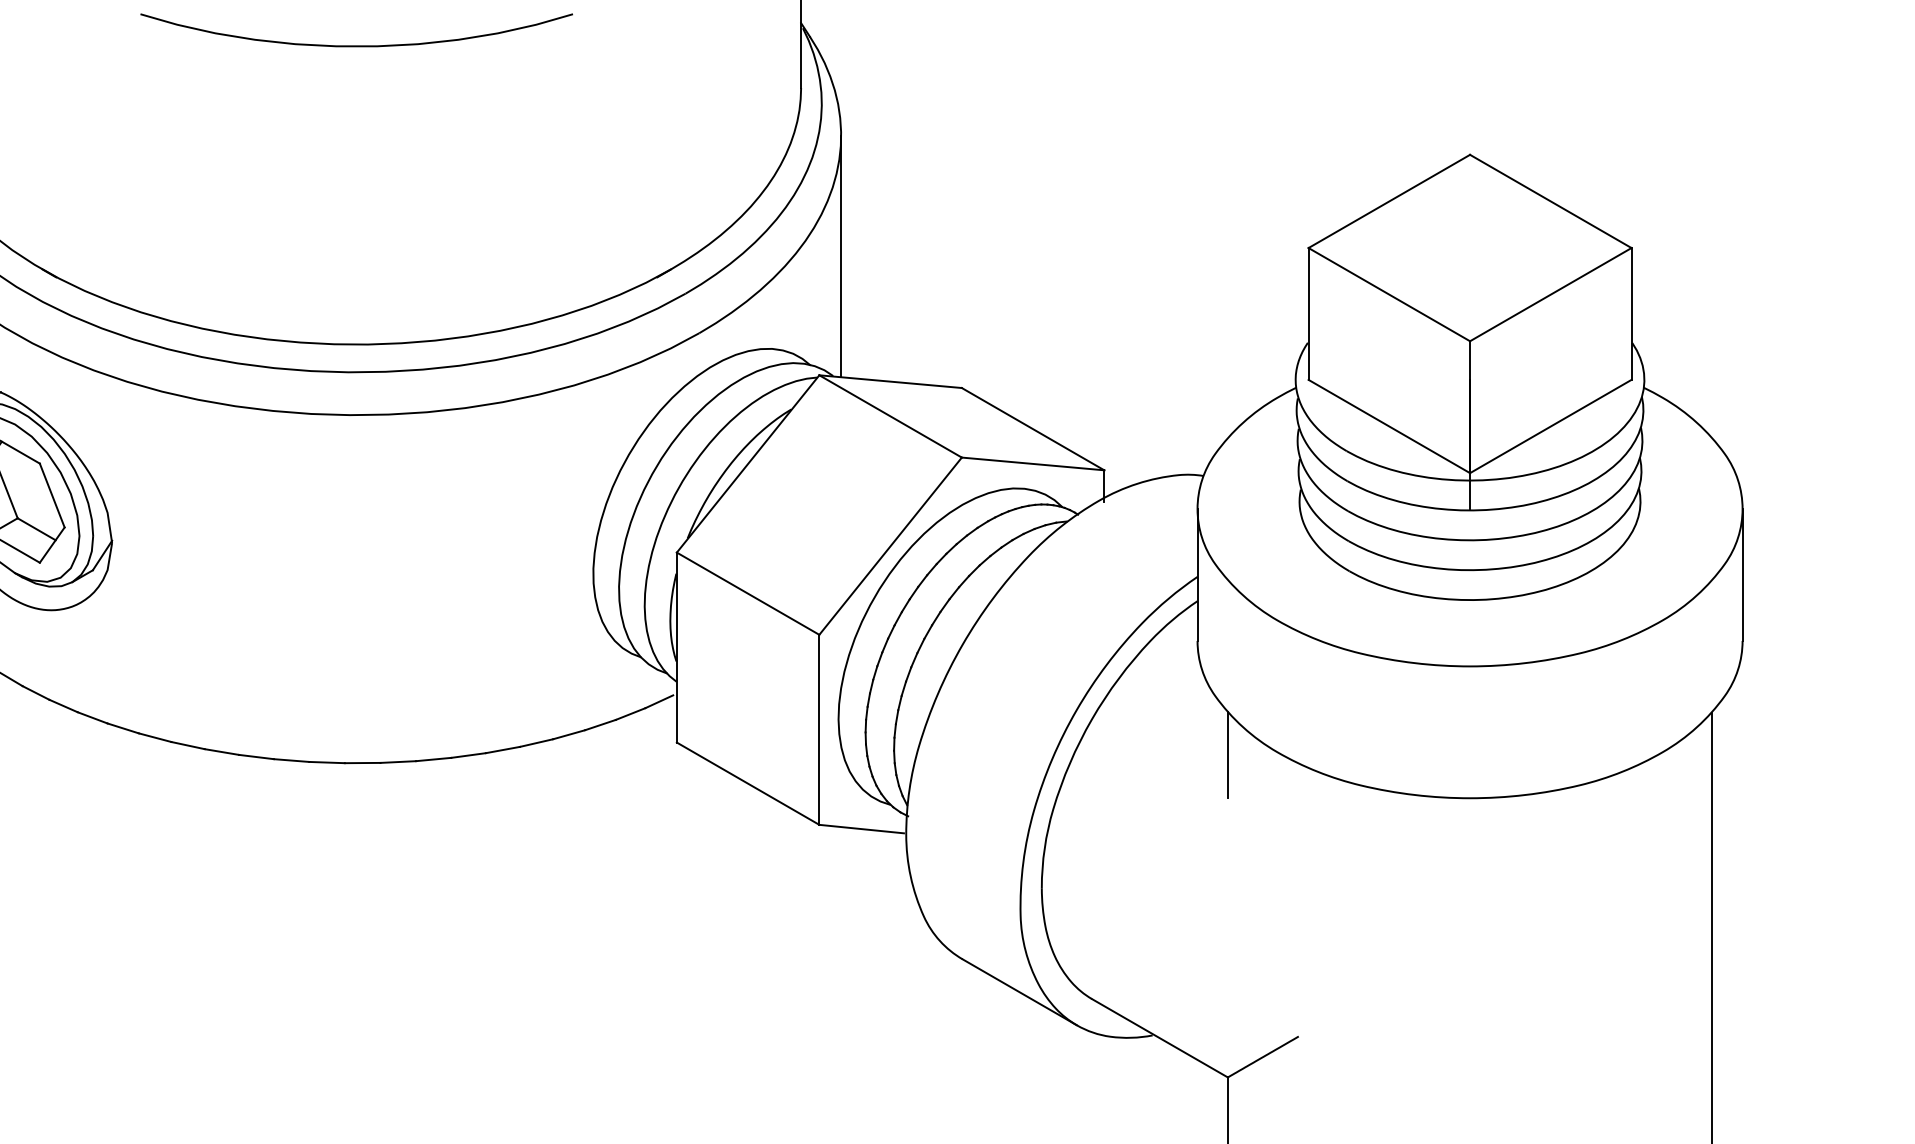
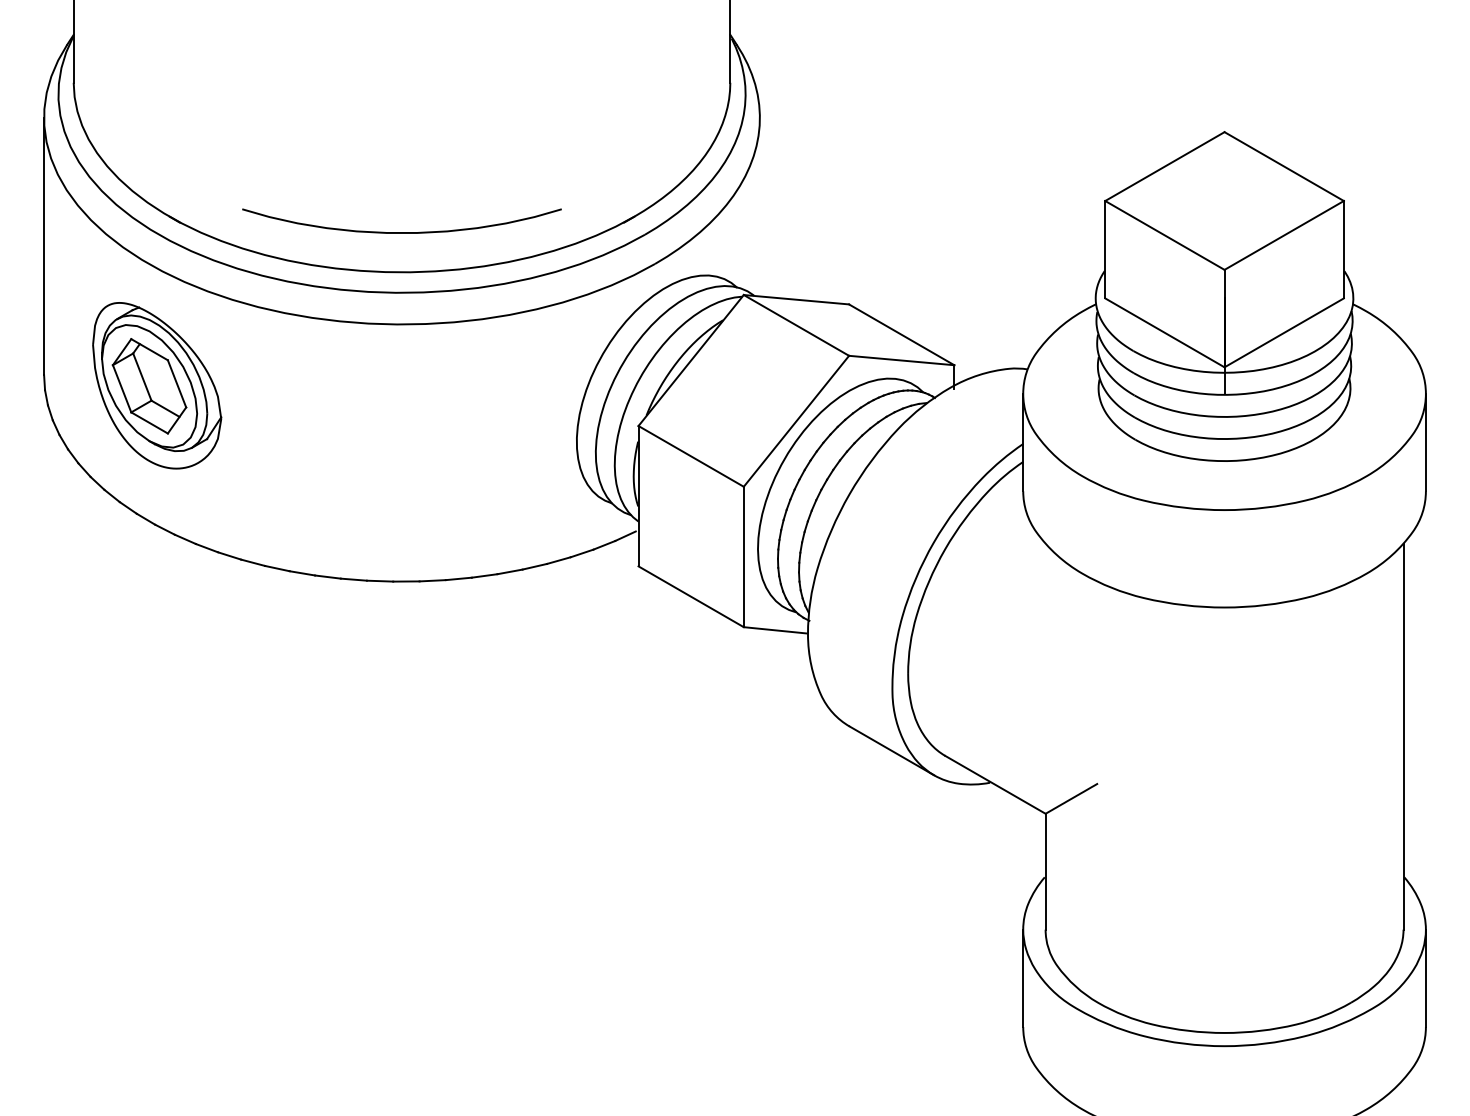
curve: (356, 45) -> (401, 232), moved
line: (840, 255) -> (759, 206), removed
line: (1227, 754) -> (1045, 575), removed

